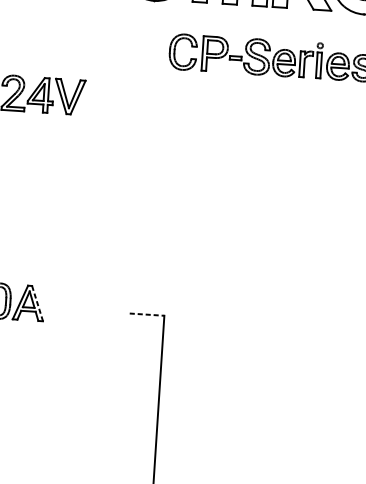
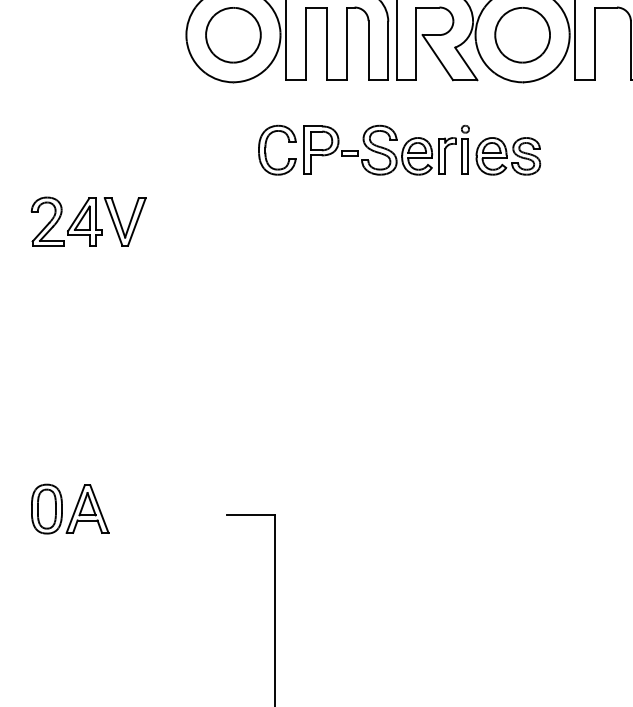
line: (37, 303) -> (99, 509), dashed -> solid
line: (147, 314) -> (251, 514), dashed -> solid

